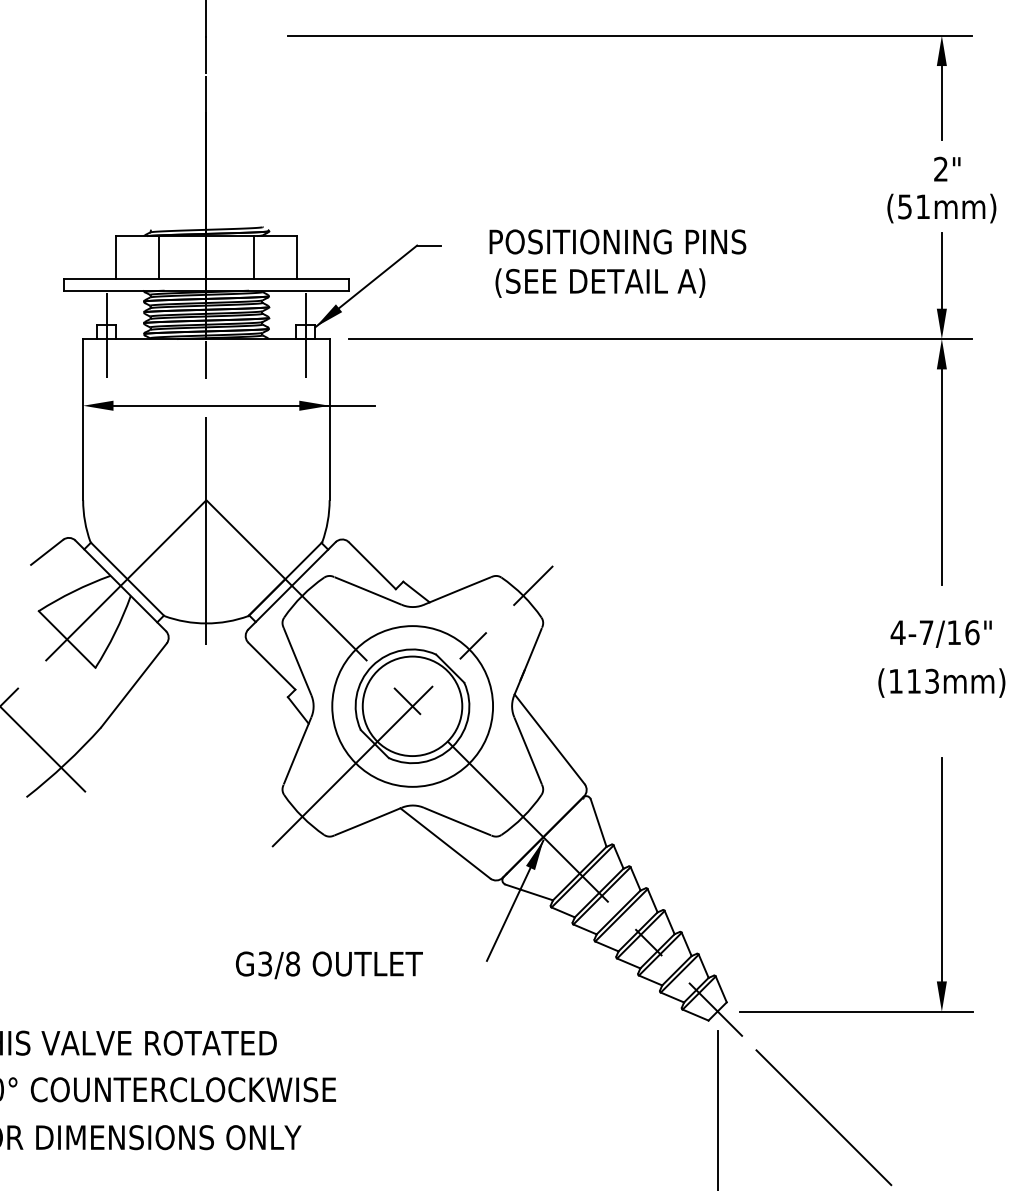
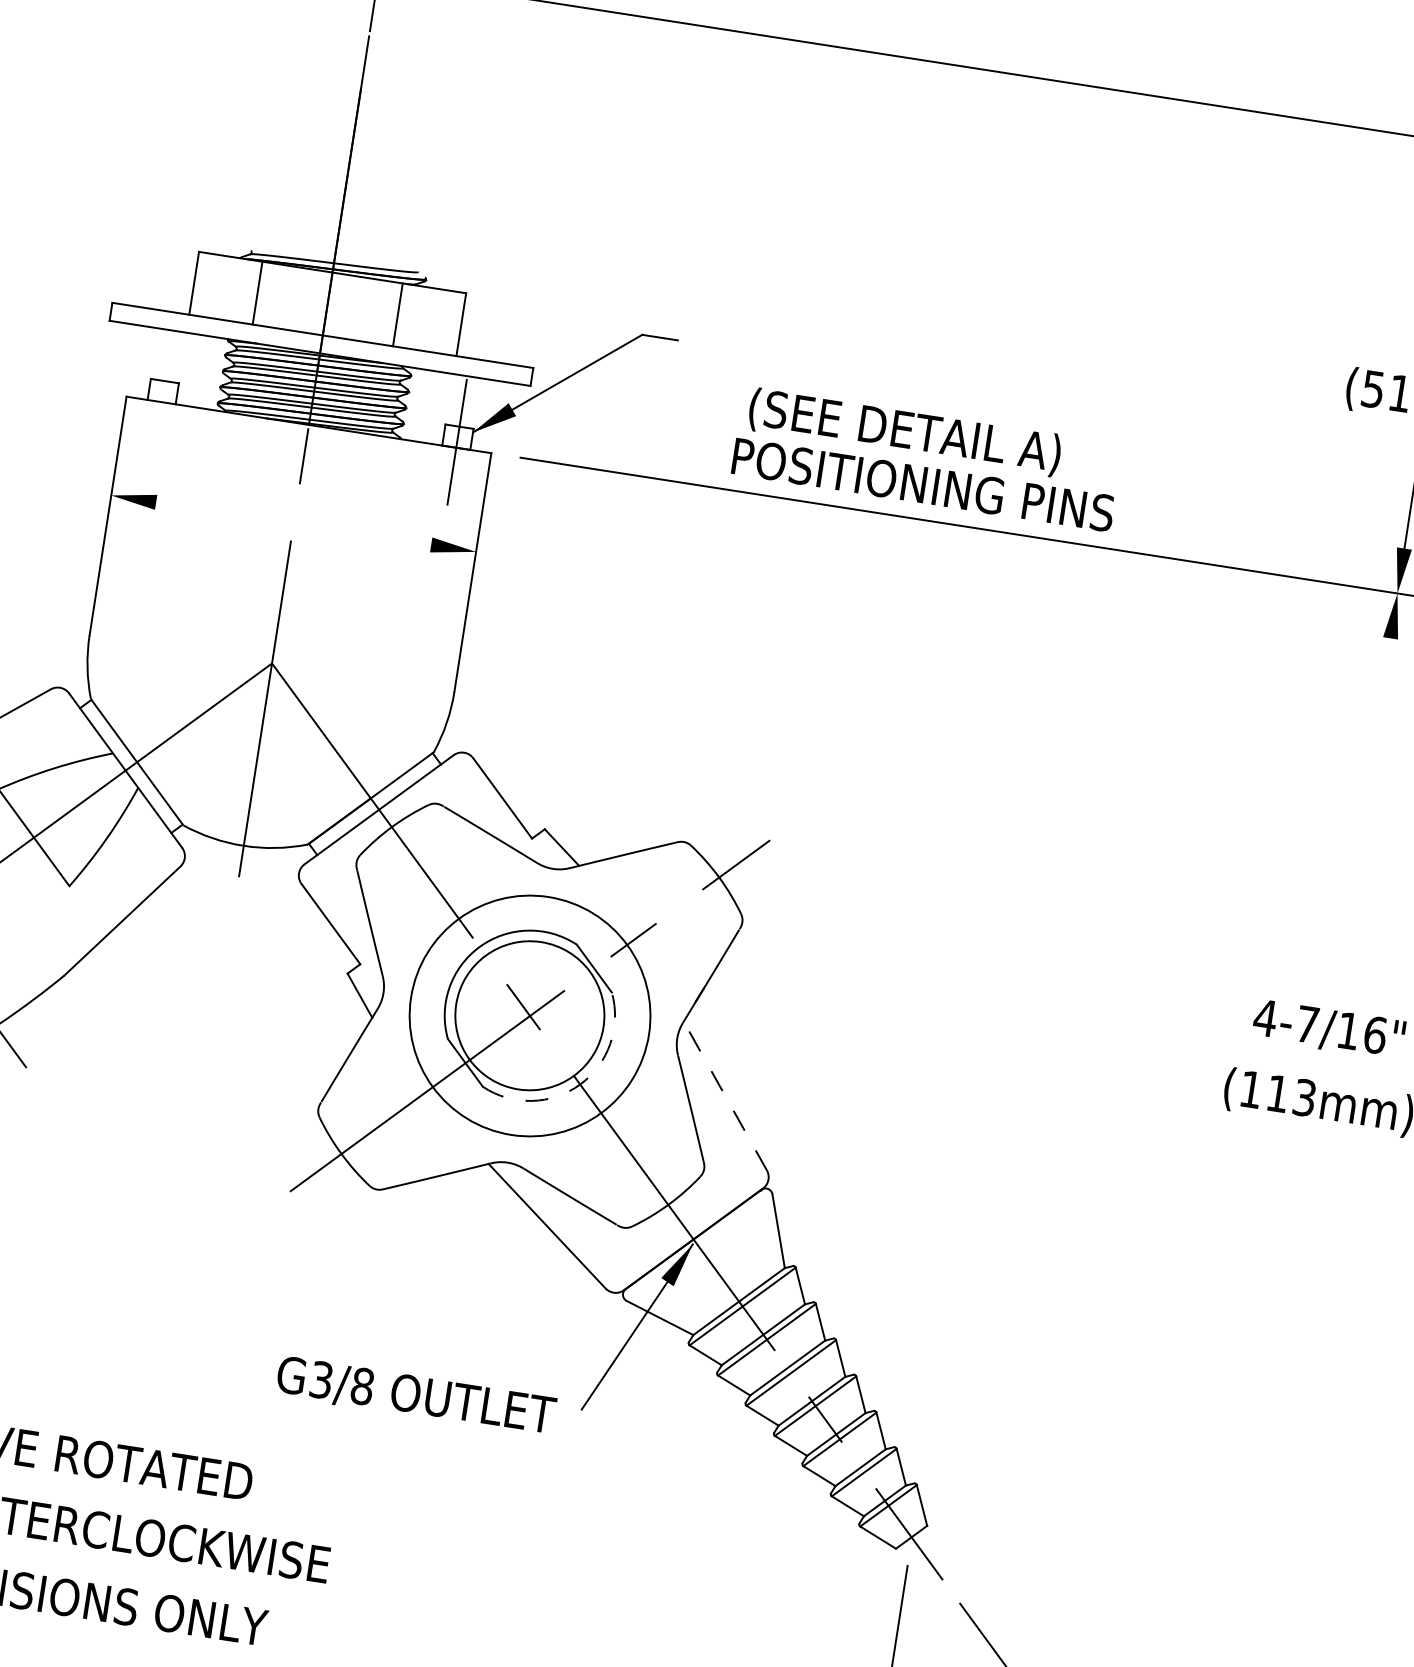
text: (617, 241) -> (922, 484), moved
line: (106, 335) -> (161, 396), removed
line: (244, 405) -> (350, 532), removed
line: (941, 476) -> (1365, 796), removed
line: (549, 739) -> (725, 1096), solid -> dashed
arc: (452, 746) -> (579, 1084), solid -> dashed
part: (941, 884) -> (1271, 1400), removed
text: (329, 965) -> (416, 1397), moved

